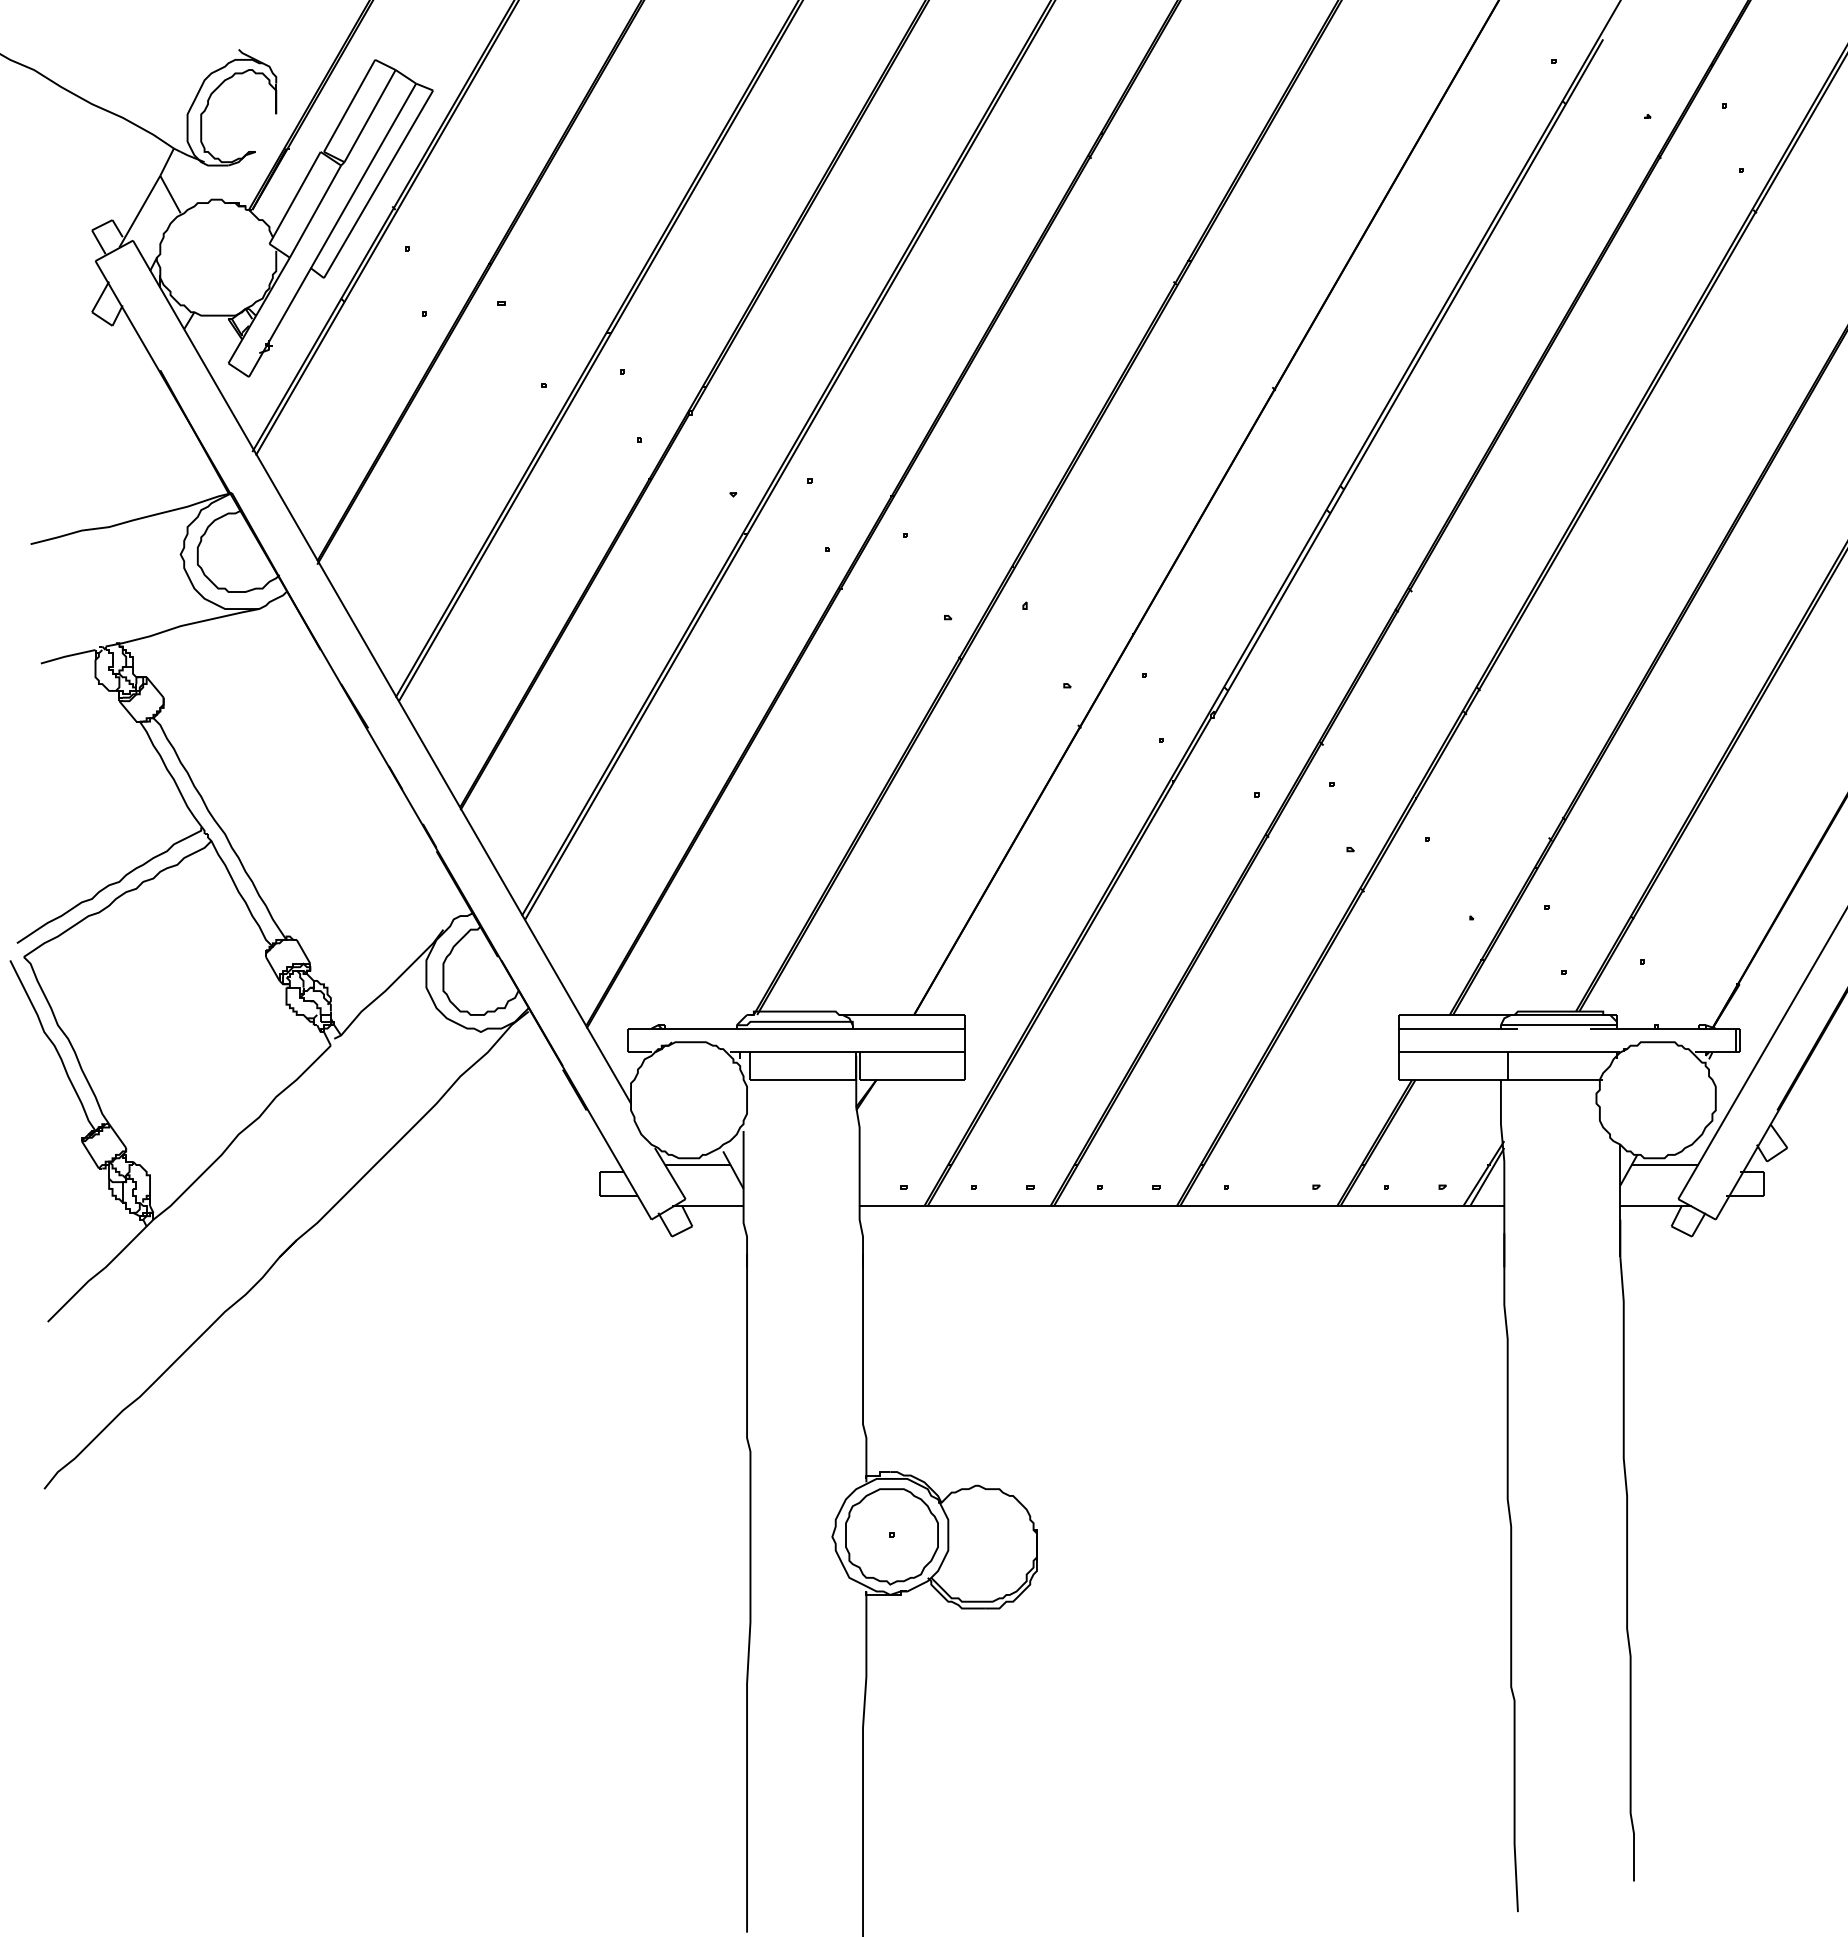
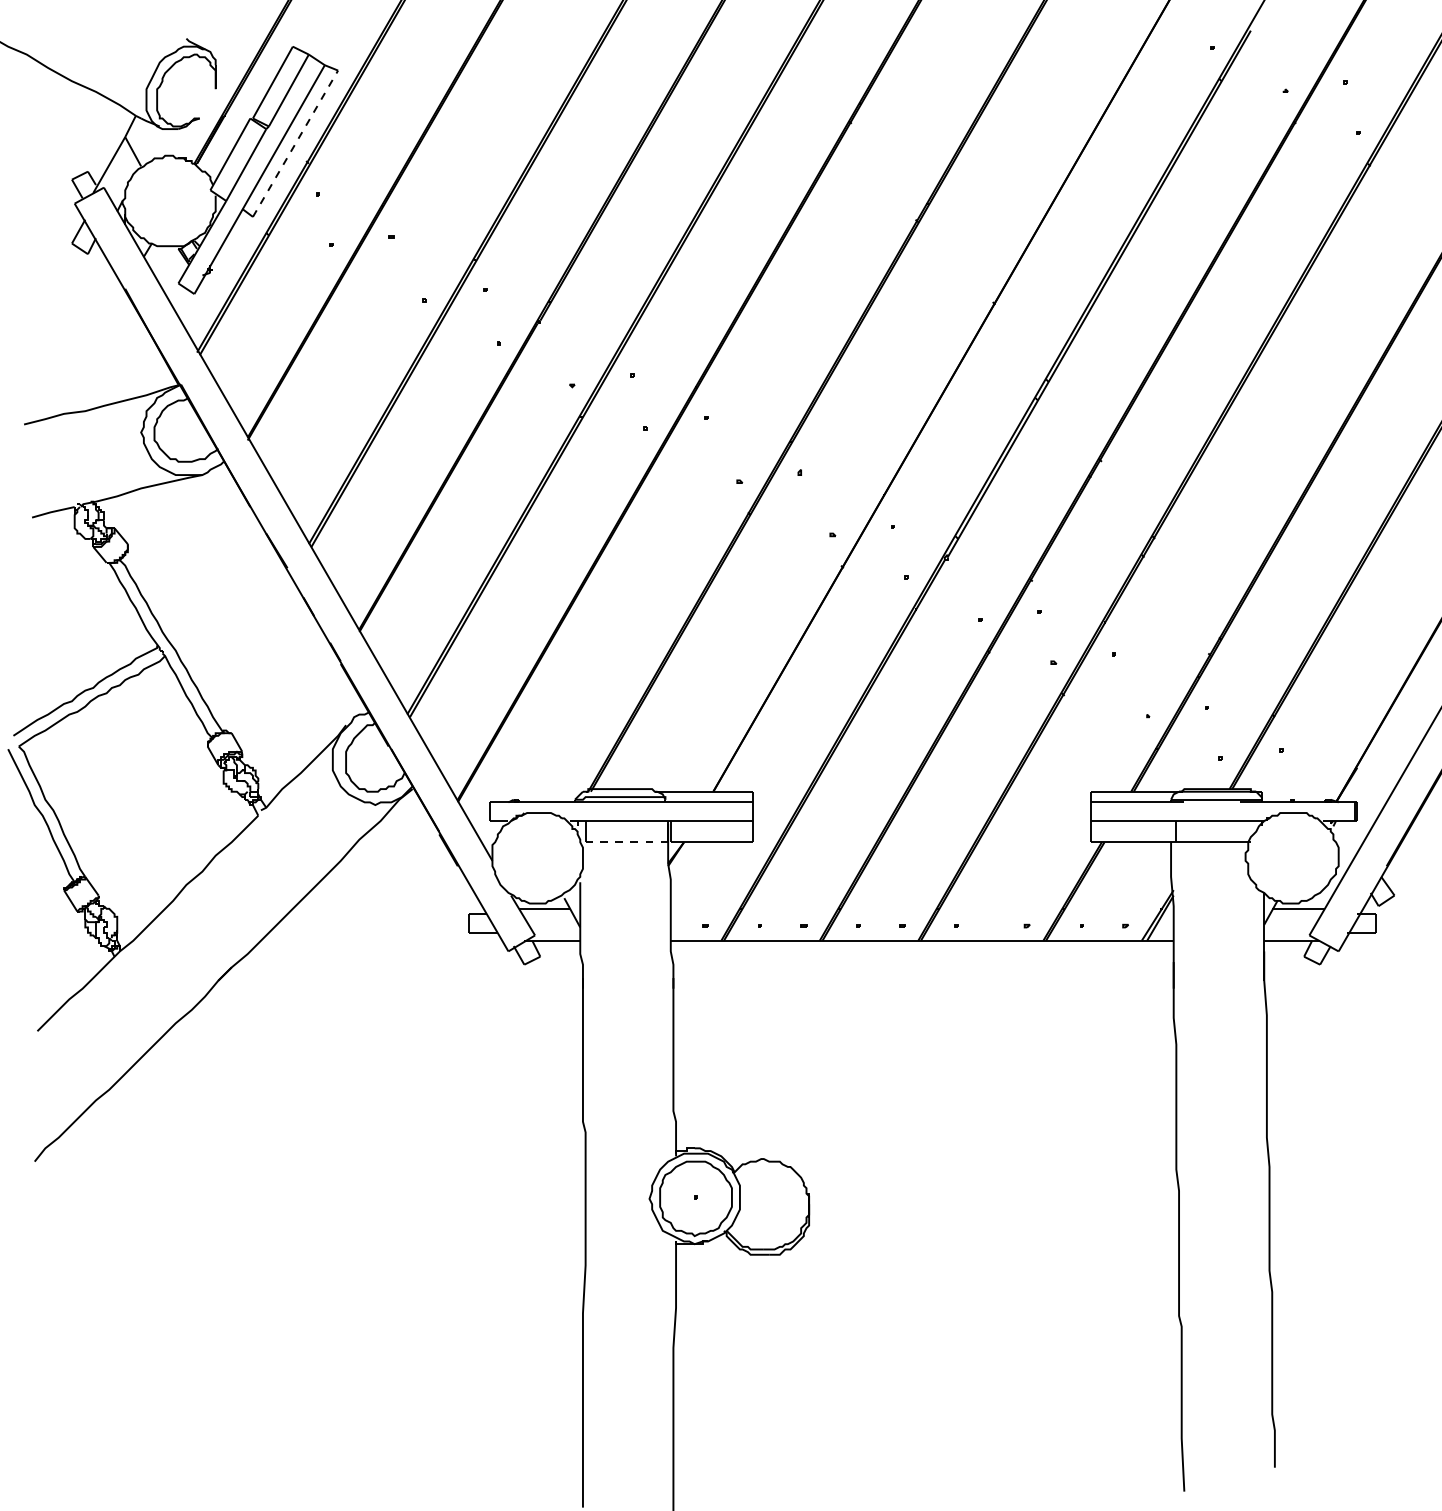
line: (378, 184) -> (295, 143), solid -> dashed
line: (803, 1079) -> (626, 842), solid -> dashed

